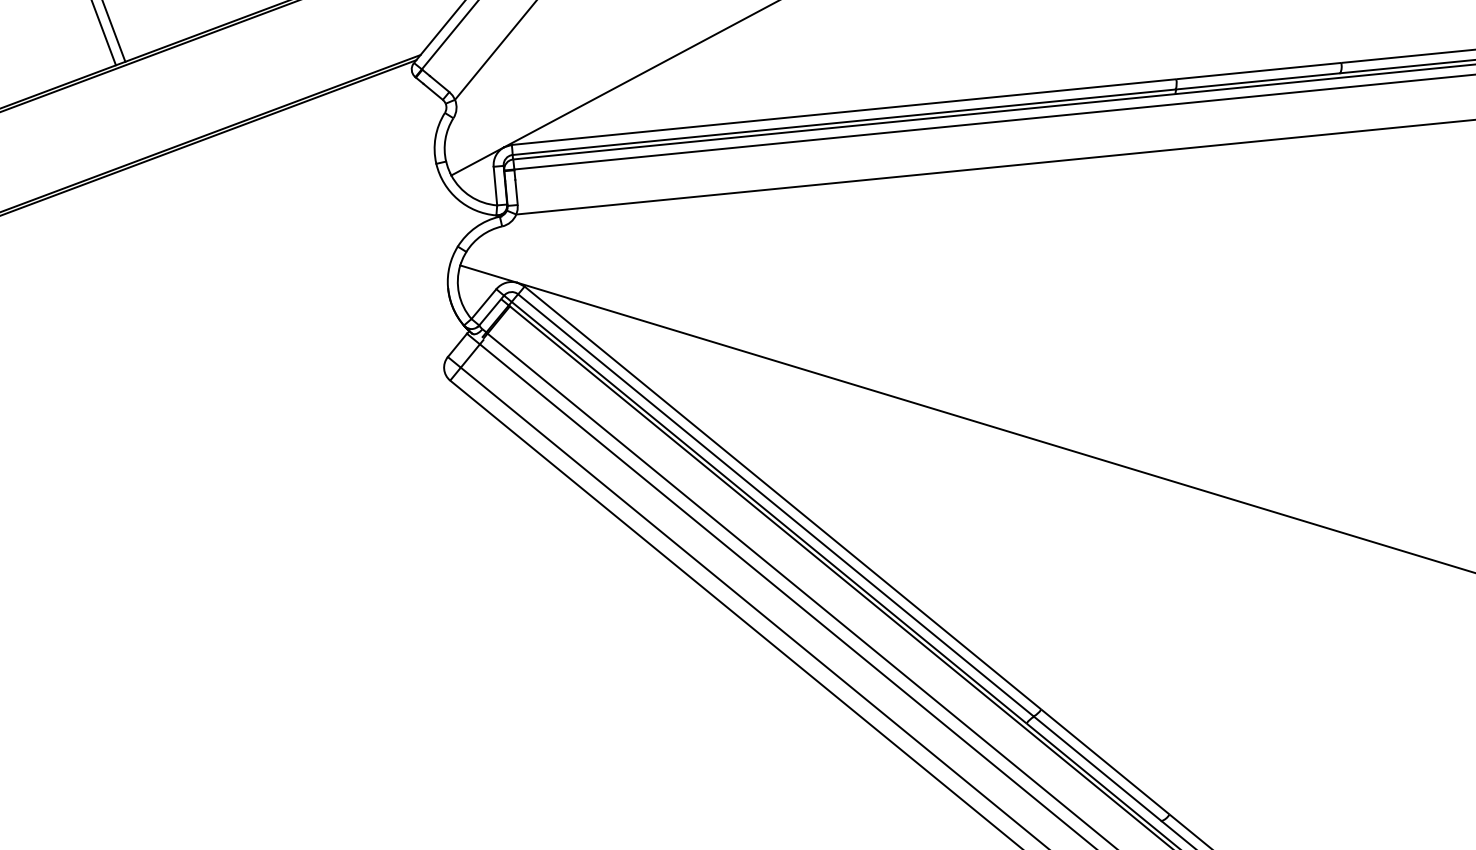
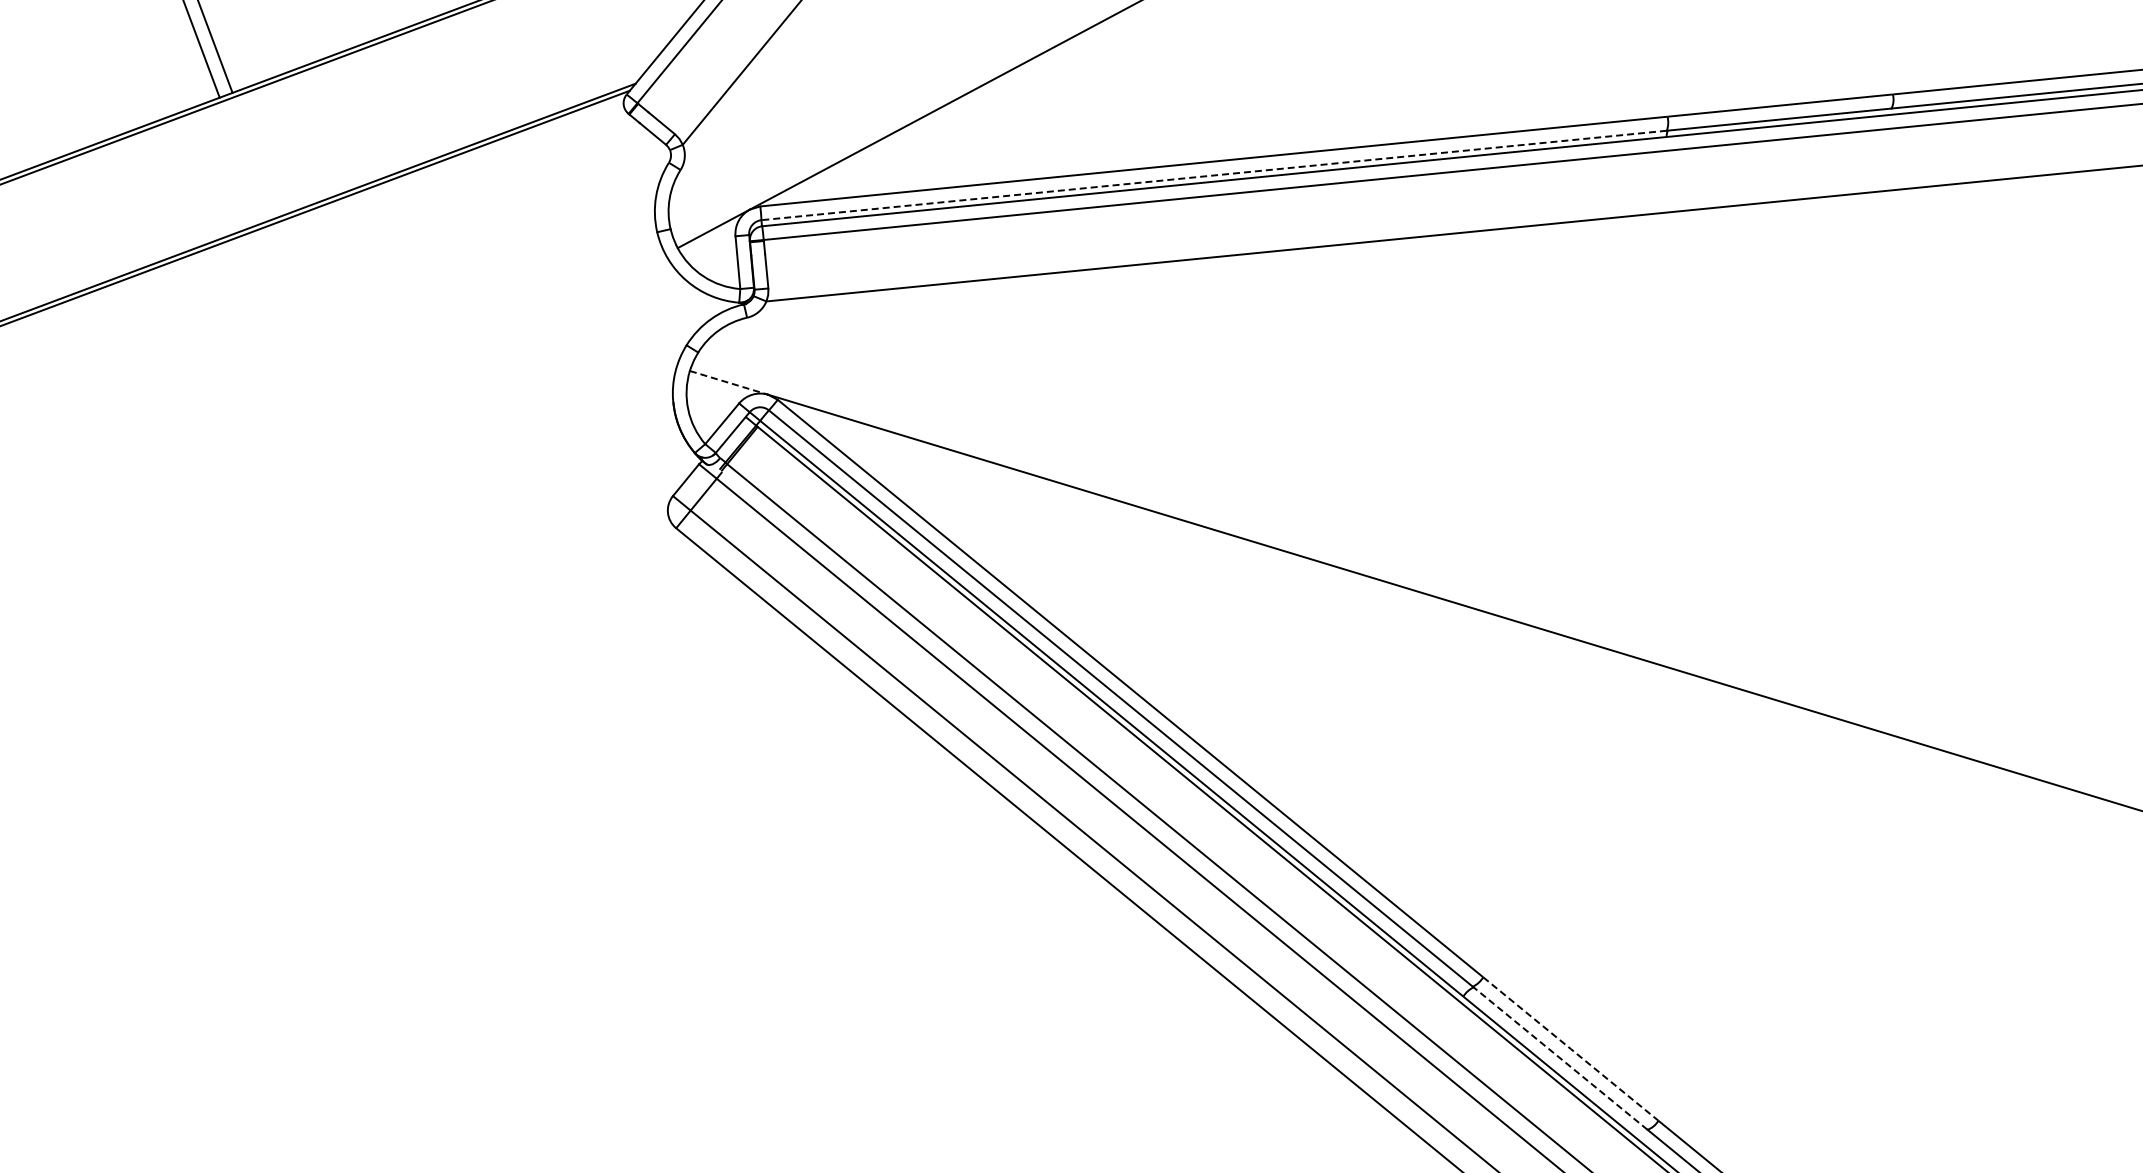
line: (844, 122) -> (1214, 175), solid -> dashed
line: (489, 273) -> (729, 382), solid -> dashed
line: (1105, 762) -> (1571, 1049), solid -> dashed
line: (1097, 768) -> (1560, 1058), solid -> dashed

